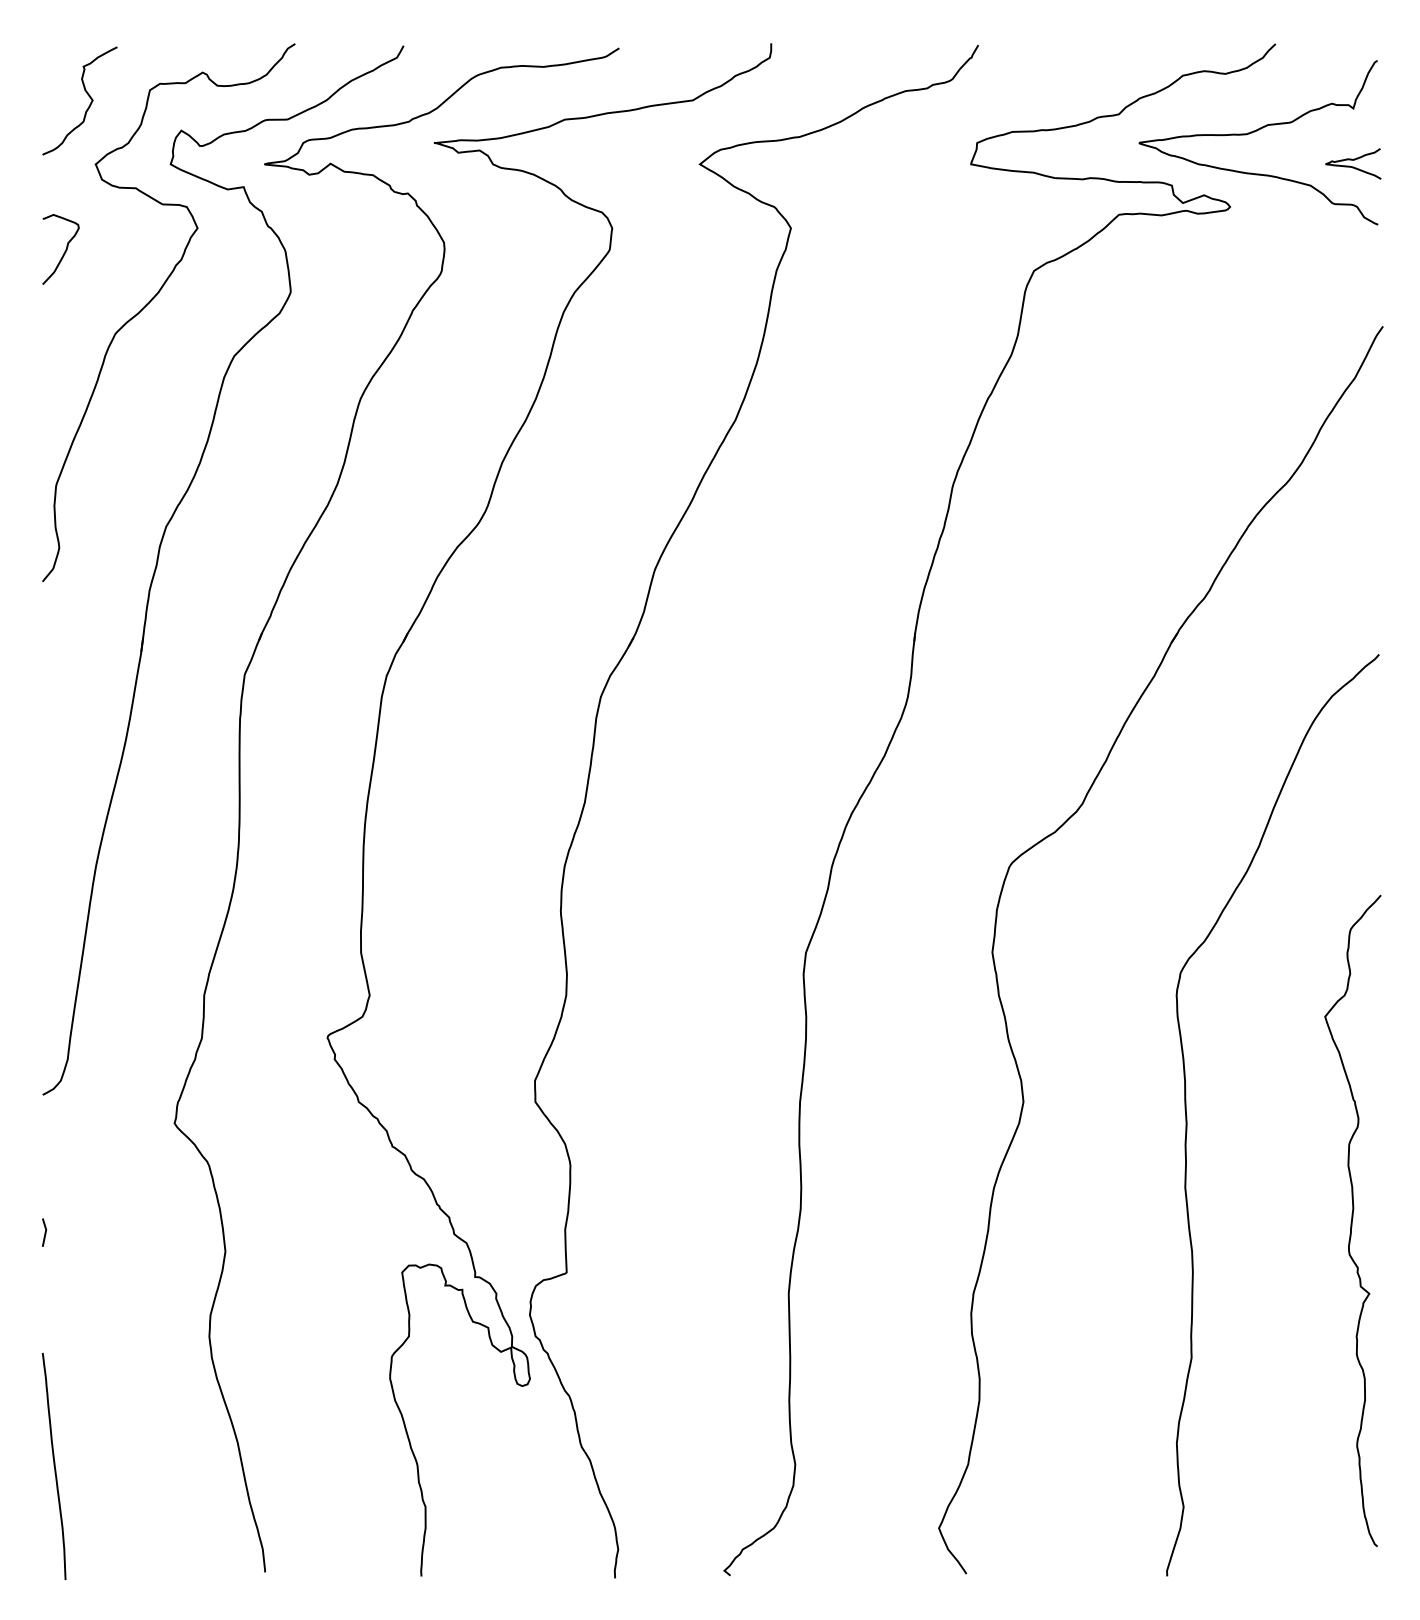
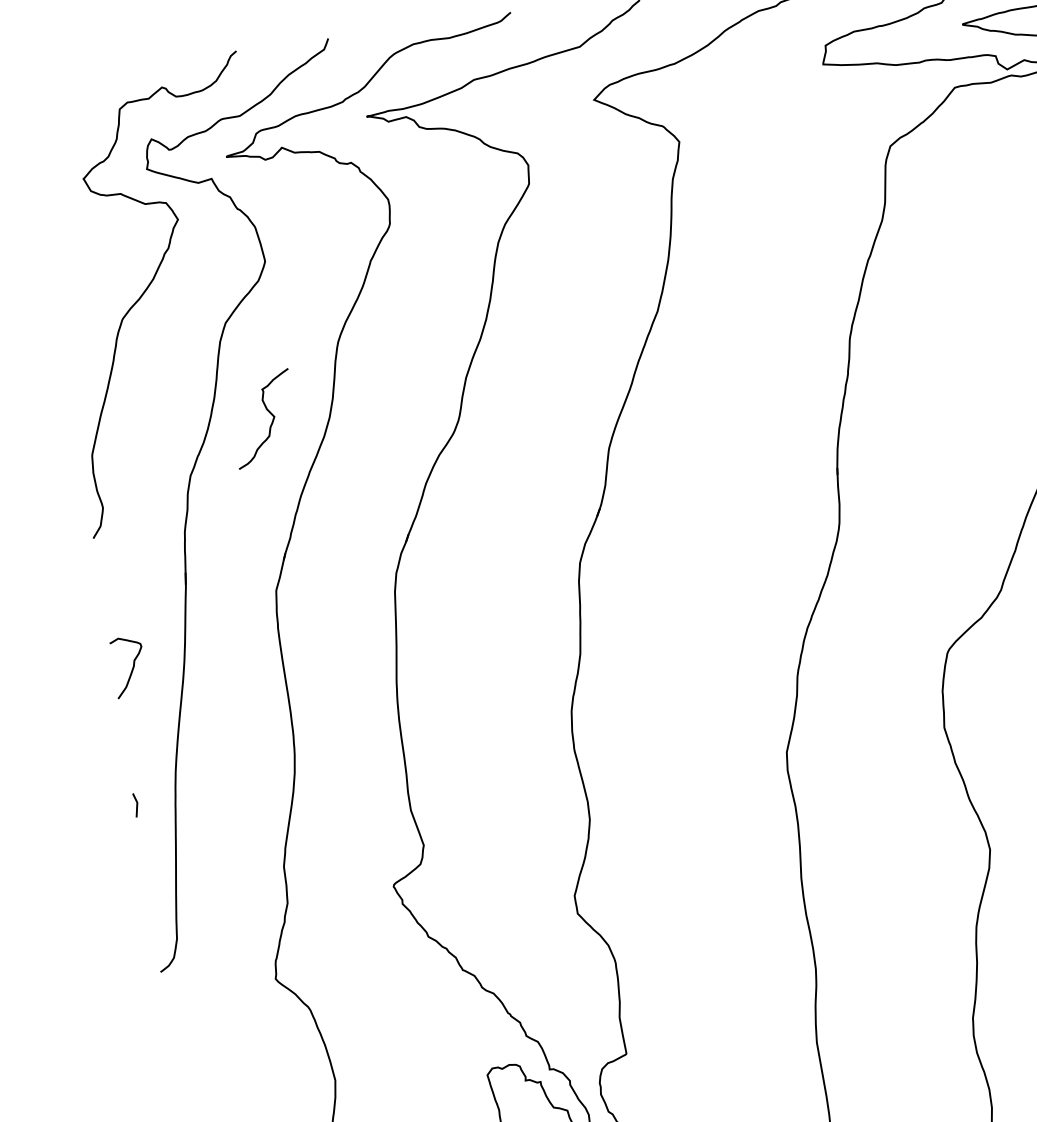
curve: (88, 96) -> (270, 414), moved
curve: (64, 251) -> (132, 668), moved
curve: (44, 1232) -> (136, 805), moved

